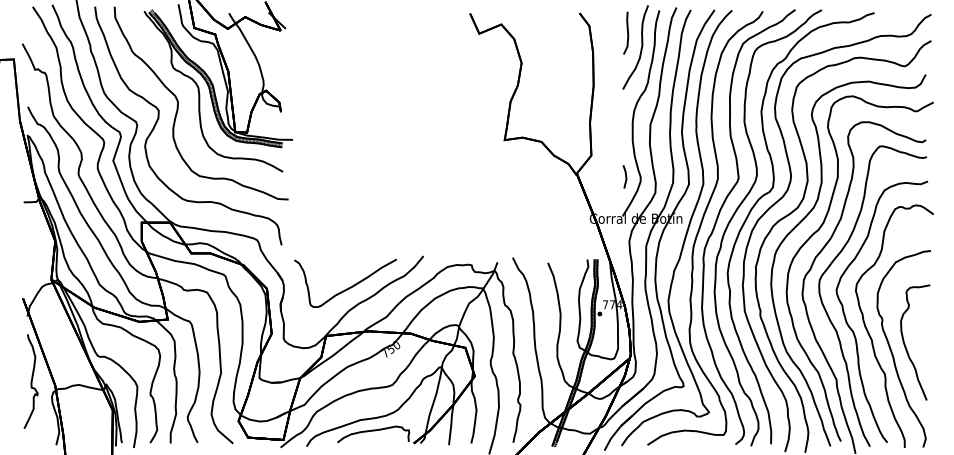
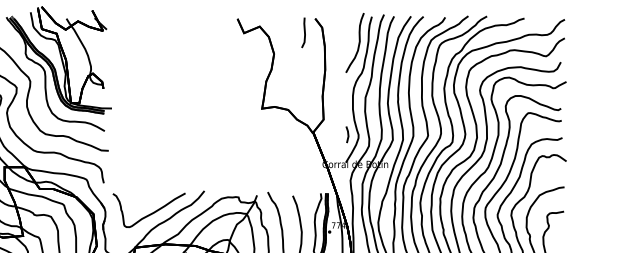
line: (627, 32) -> (304, 32), moved

